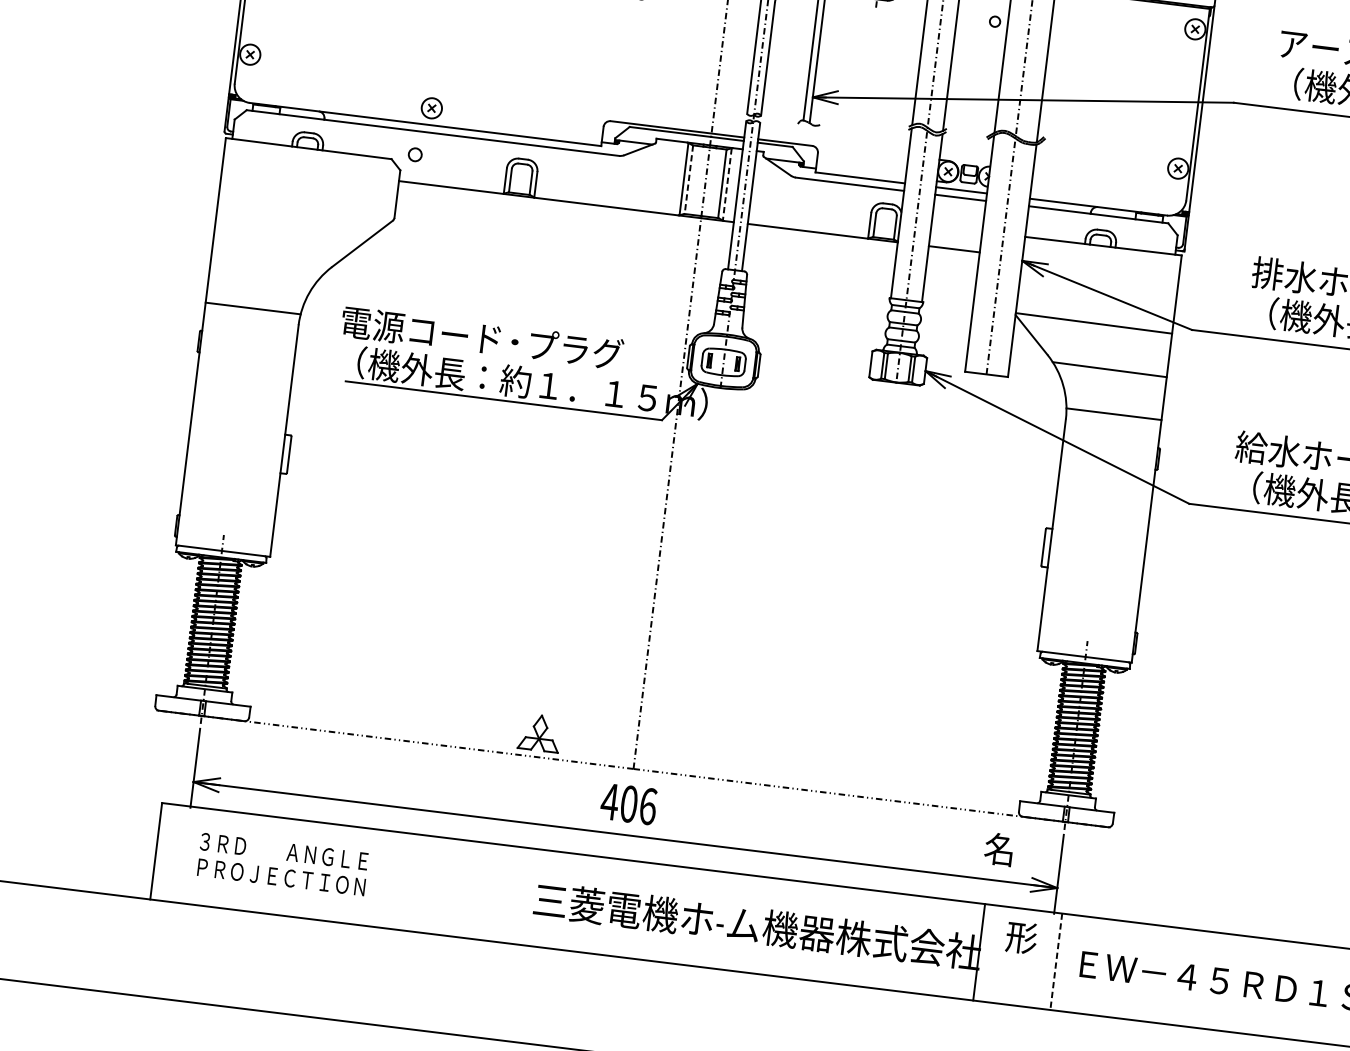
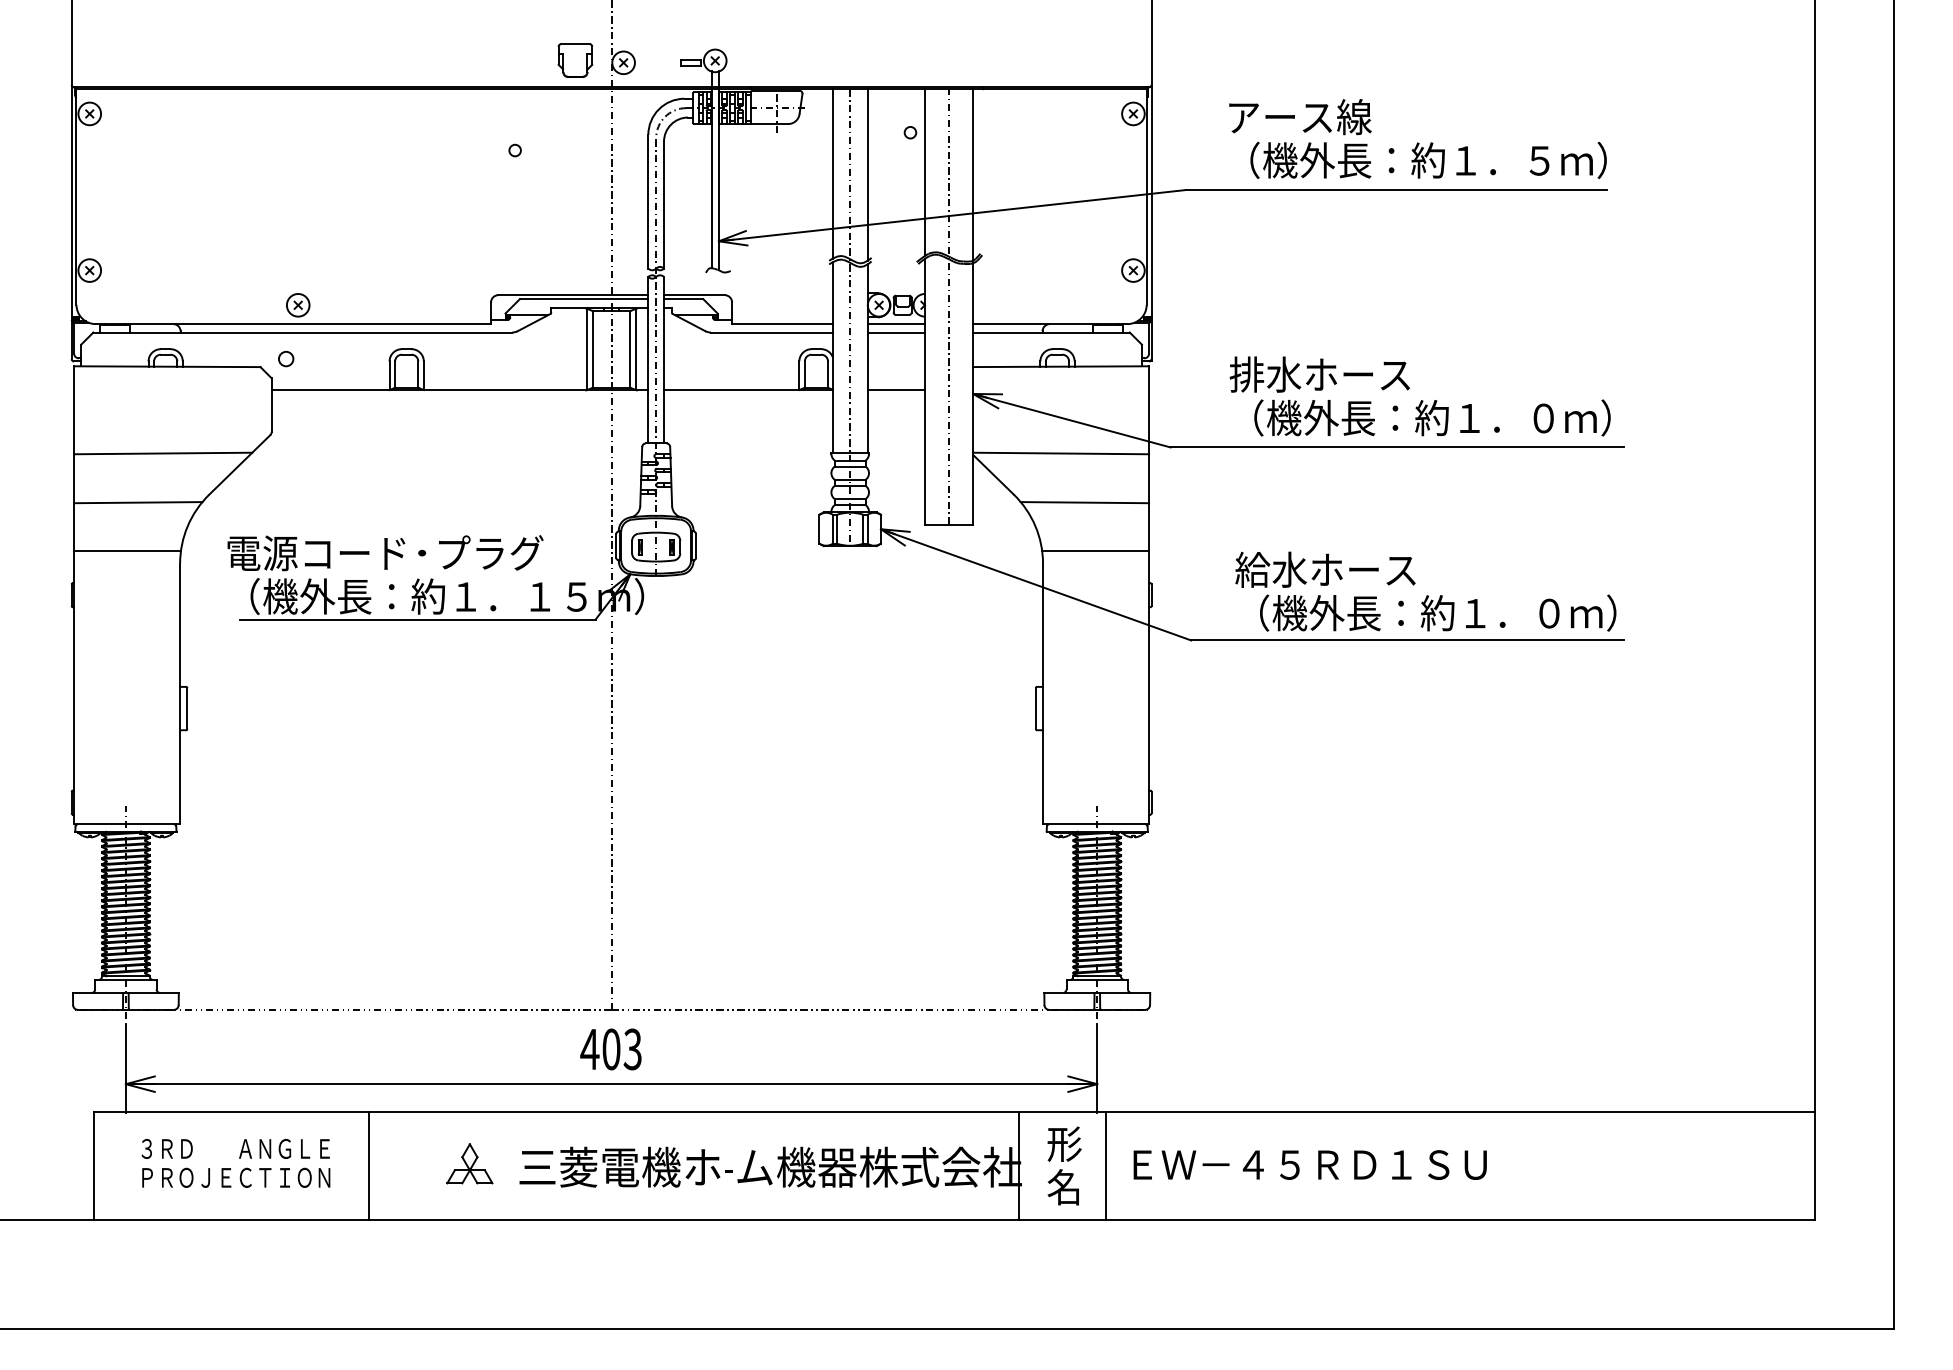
line: (688, 179) -> (592, 349), dashed -> solid
line: (726, 184) -> (635, 349), dashed -> solid
line: (295, 225) -> (163, 453), added
line: (268, 266) -> (138, 502), added
part: (539, 732) -> (469, 1163), moved
text: (647, 806) -> (632, 1049), 406 -> 403
text: (998, 849) -> (1062, 1187), moved
line: (400, 880) -> (368, 1165), added
line: (1056, 962) -> (1106, 1166), dashed -> solid

